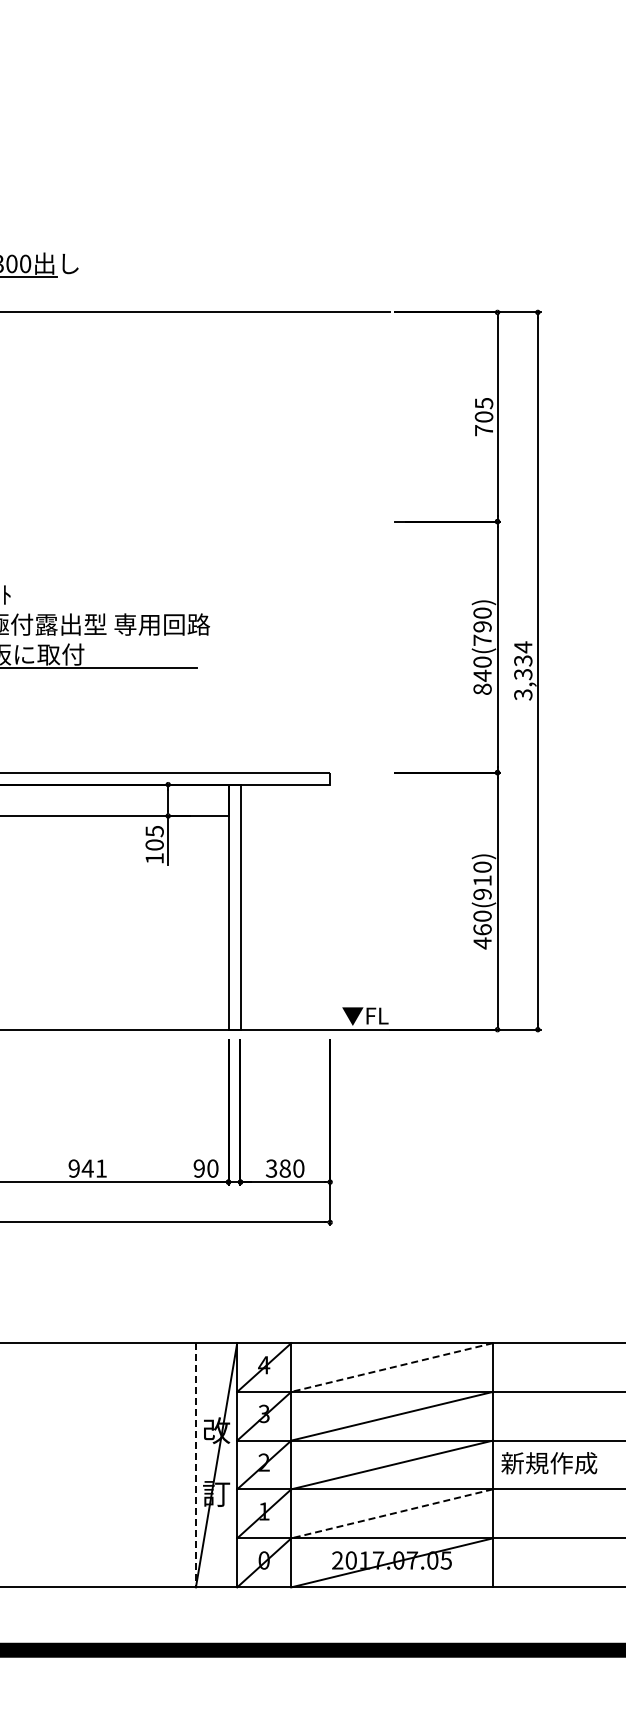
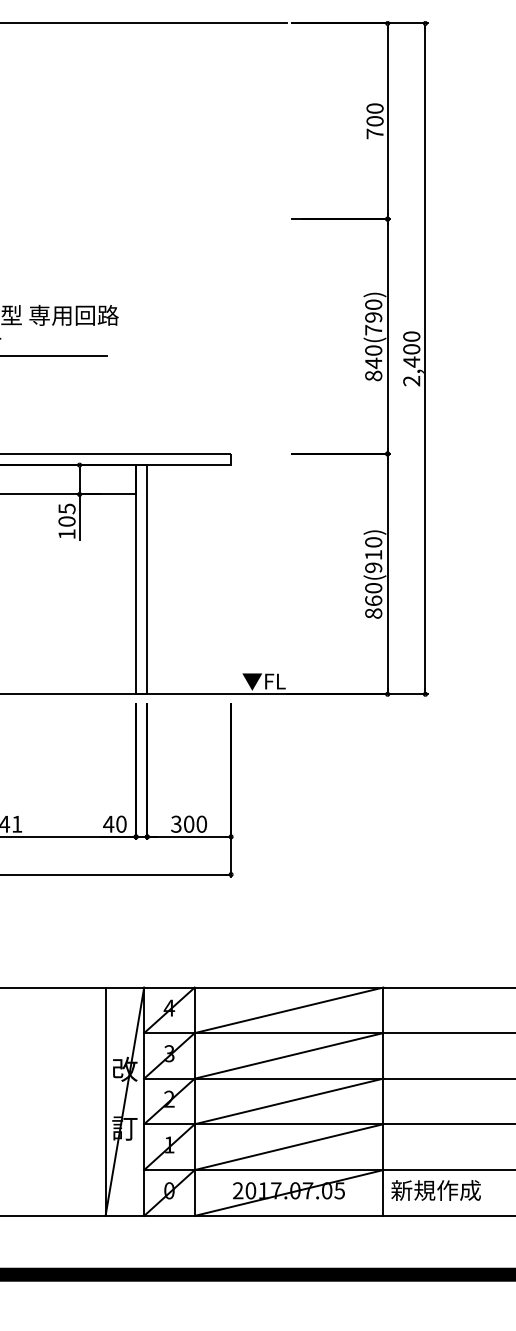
text: (483, 403) -> (374, 108), 705 -> 700
text: (523, 670) -> (411, 358), 3,334 -> 2,400
text: (482, 943) -> (373, 613), 460(910) -> 860(910)
text: (199, 1168) -> (108, 824), 90 -> 40
text: (284, 1168) -> (188, 824), 380 -> 300
line: (392, 1367) -> (289, 1010), dashed -> solid
text: (549, 1463) -> (436, 1190), moved
line: (195, 1465) -> (105, 1101), dashed -> solid
line: (392, 1513) -> (289, 1146), dashed -> solid

